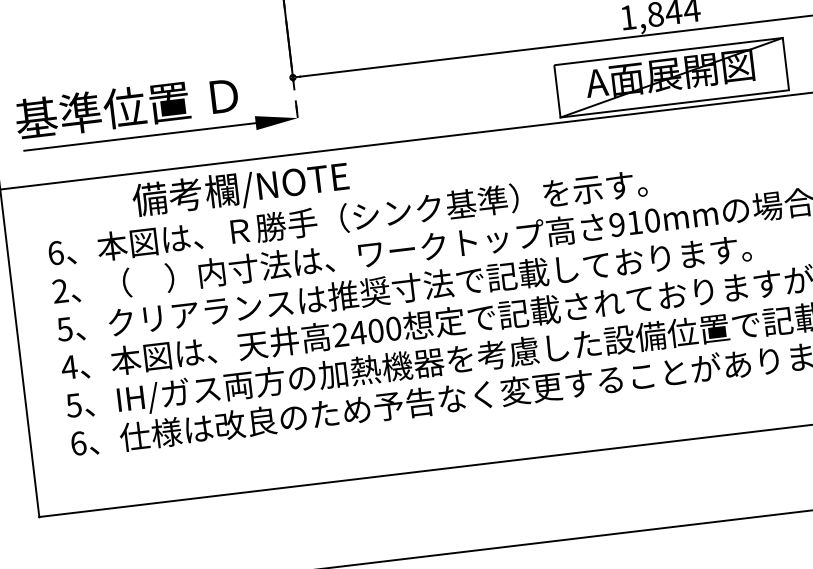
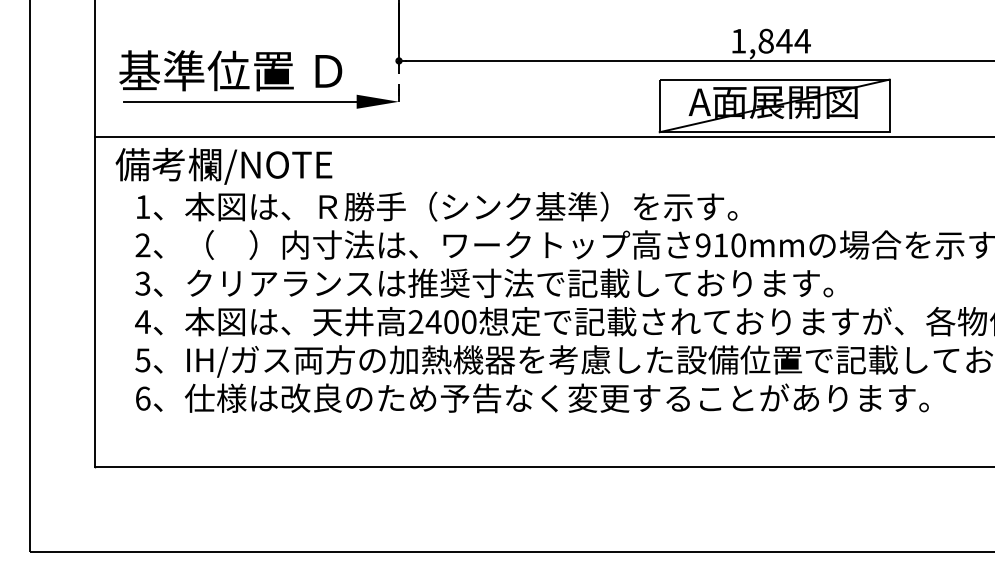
text: (240, 190) -> (223, 166), moved
text: (56, 253) -> (143, 207), 6 -> 1
text: (65, 329) -> (143, 283), 5 -> 3

